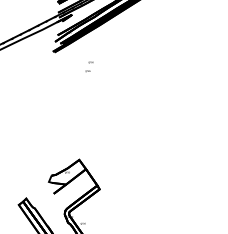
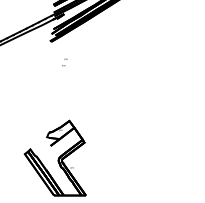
text: (88, 66) -> (64, 62), moved

